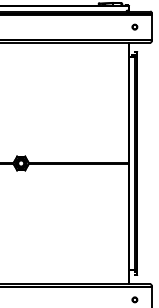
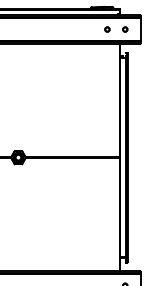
part: (115, 26) -> (107, 28), added

